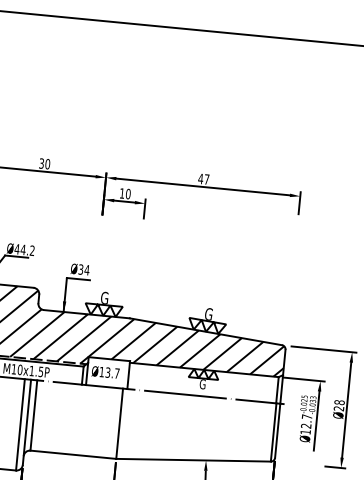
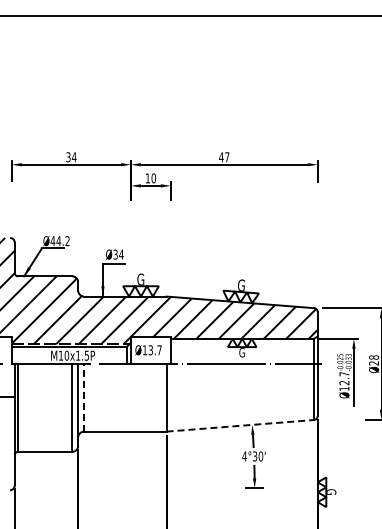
text: (46, 164) -> (73, 157), 30 -> 34
line: (34, 415) -> (84, 397), solid -> dashed
line: (193, 459) -> (240, 425), solid -> dashed

